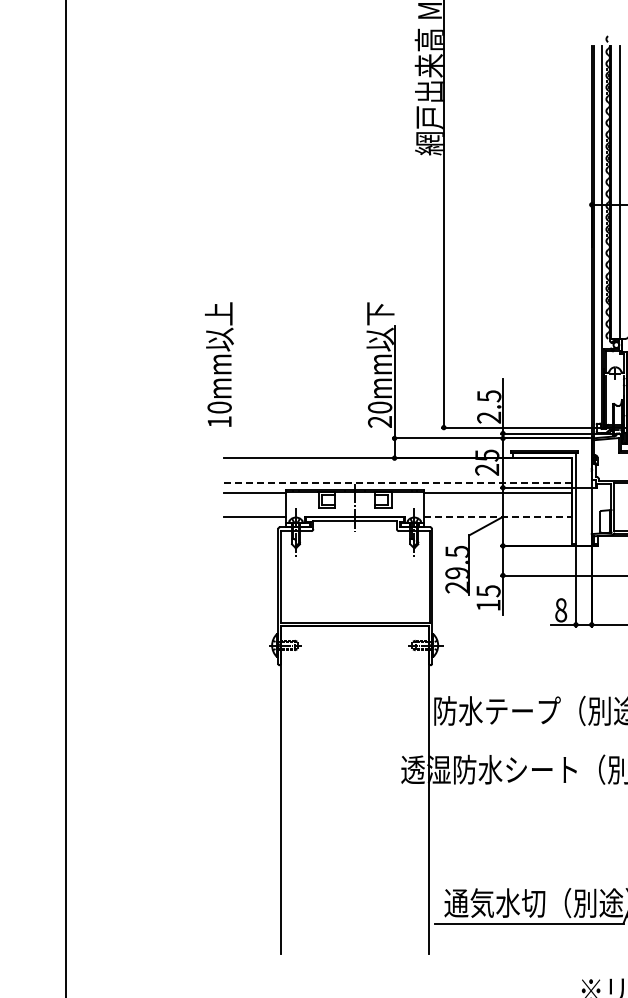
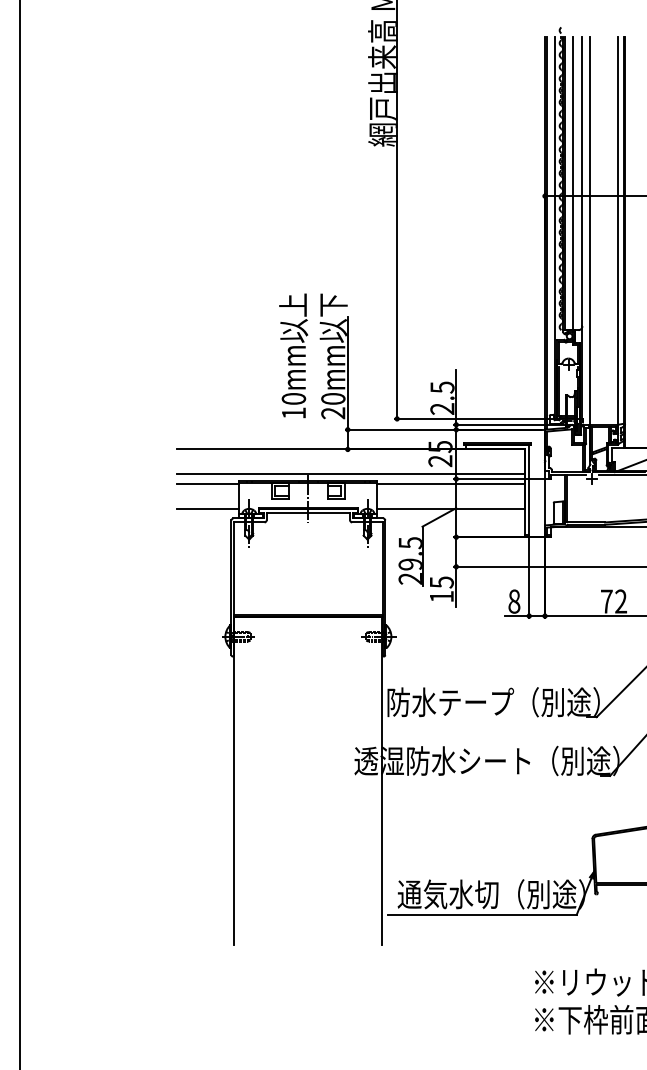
text: (219, 364) -> (293, 355), moved
line: (398, 483) -> (351, 474), dashed -> solid
line: (498, 517) -> (451, 508), dashed -> solid

